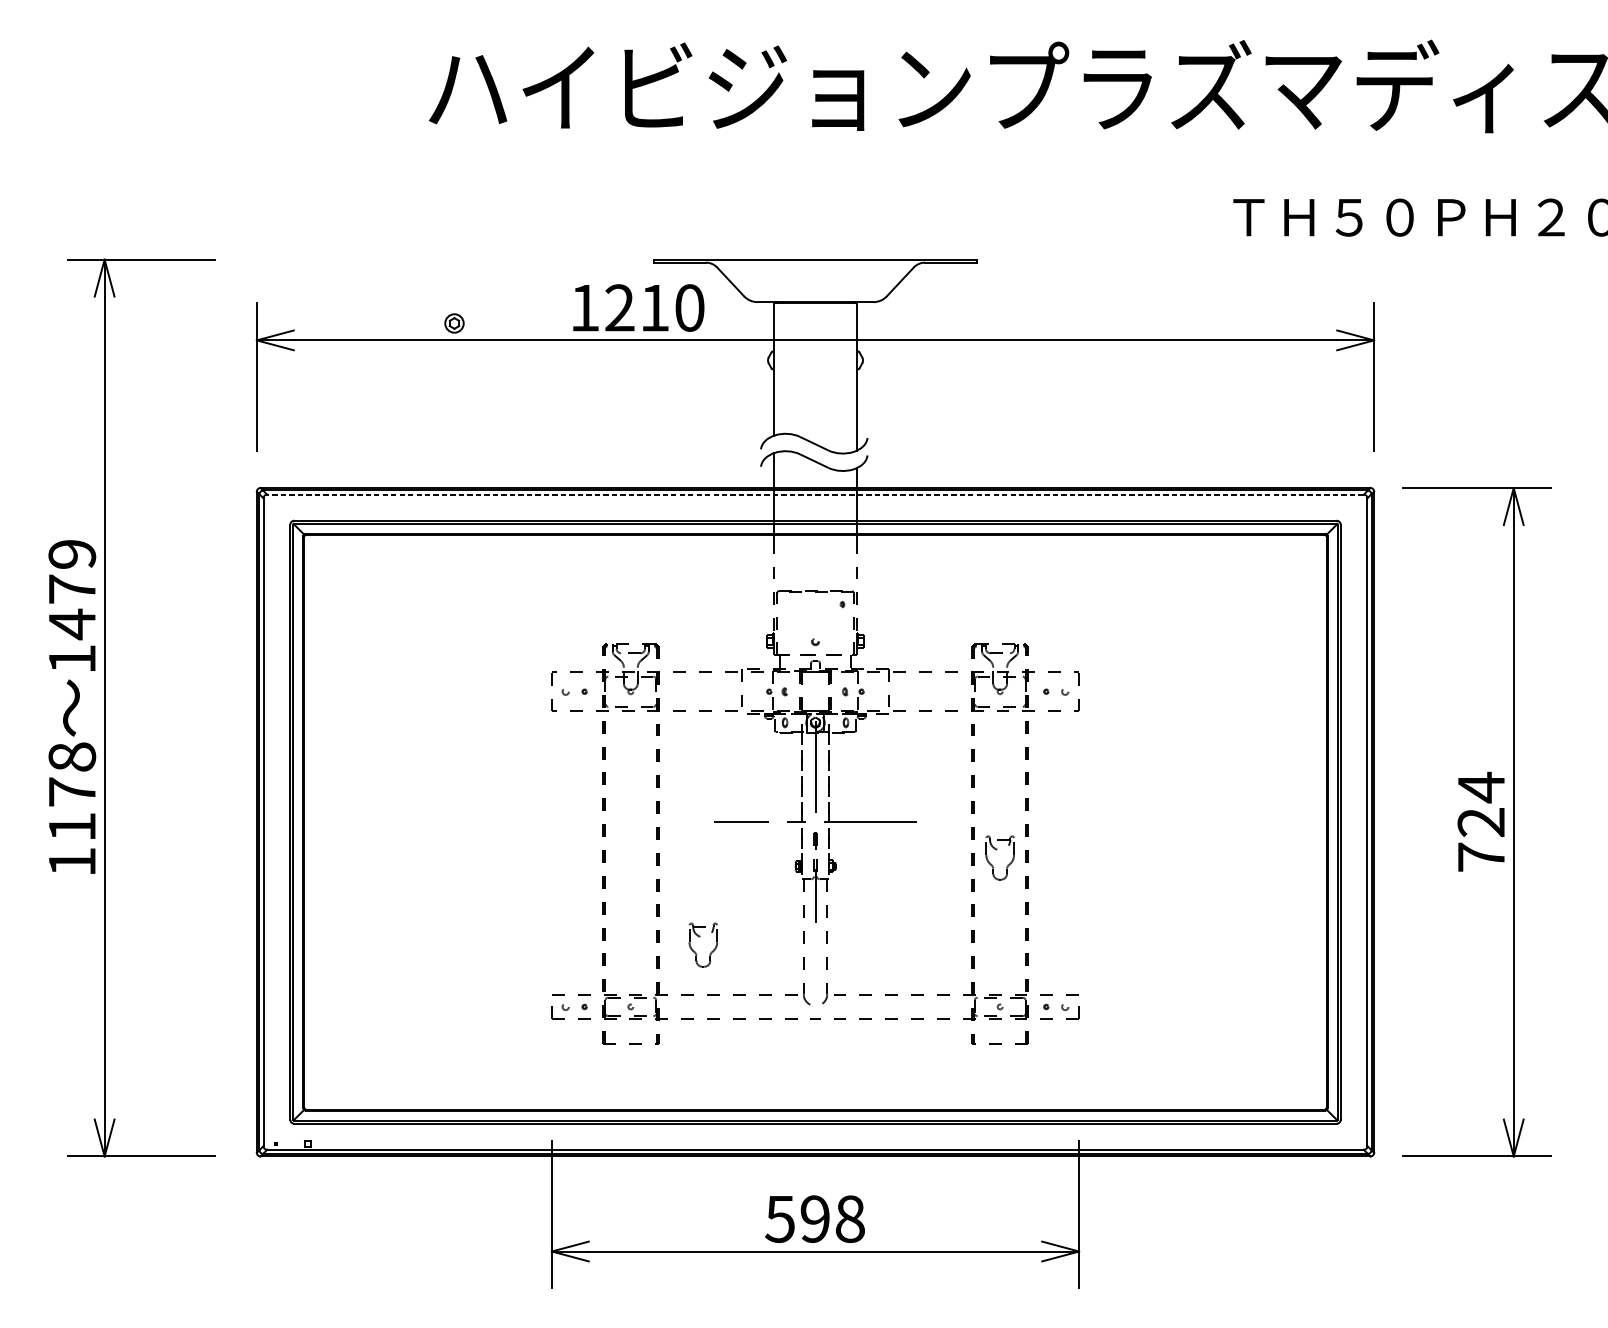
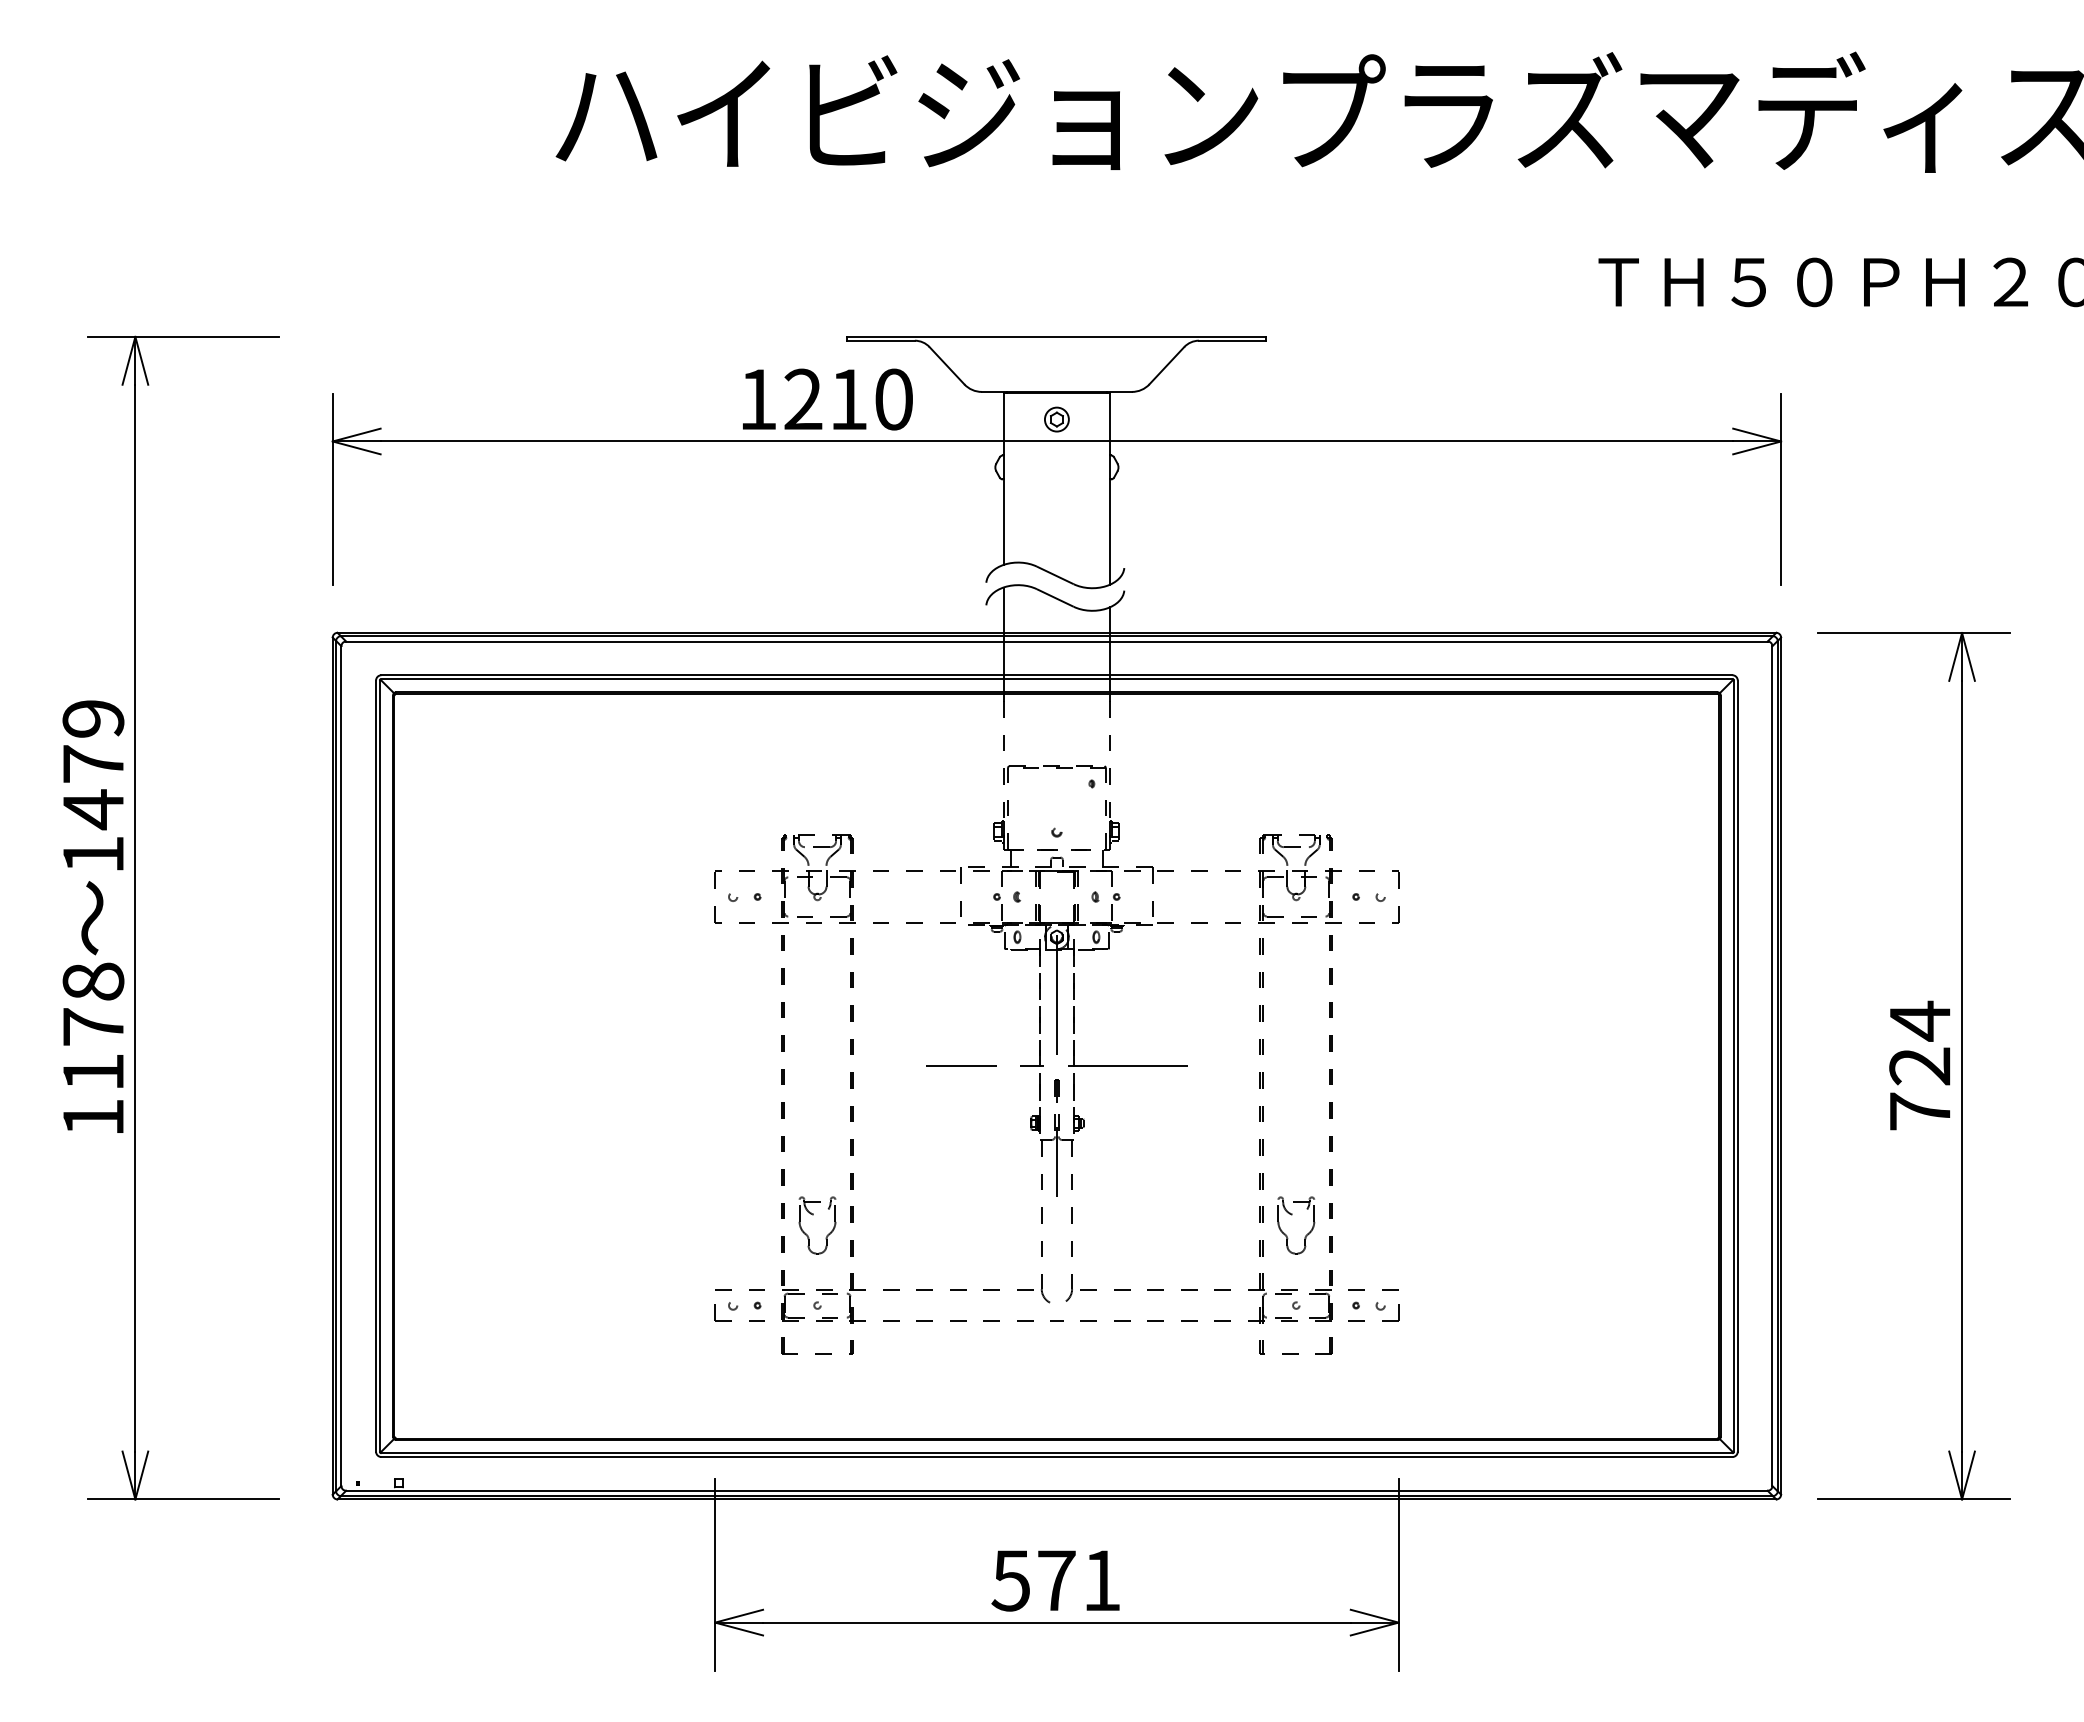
part: (454, 323) -> (1056, 419), moved
line: (815, 494) -> (1056, 641), dashed -> solid
part: (997, 850) -> (1292, 1215), moved
part: (700, 937) -> (813, 1215), moved
text: (832, 1219) -> (1079, 1580), 598 -> 571

